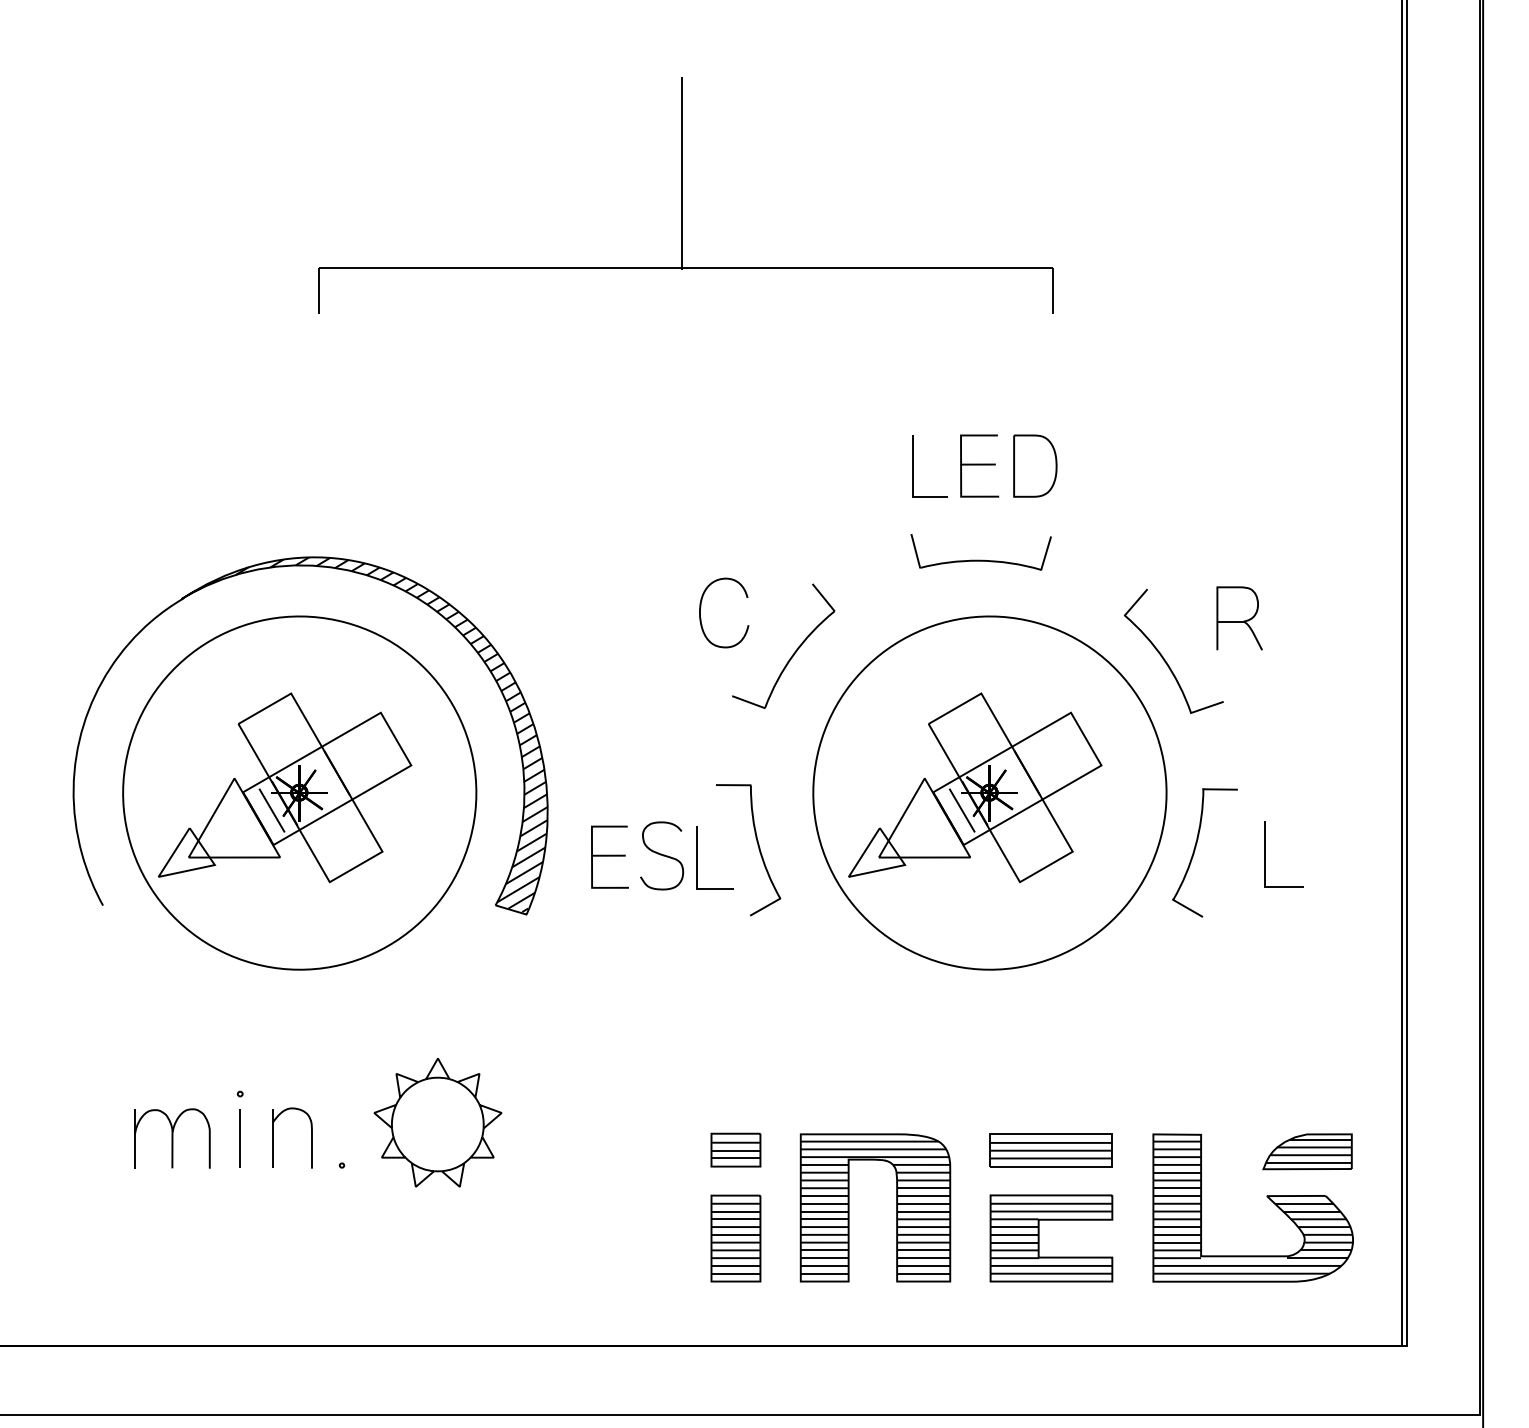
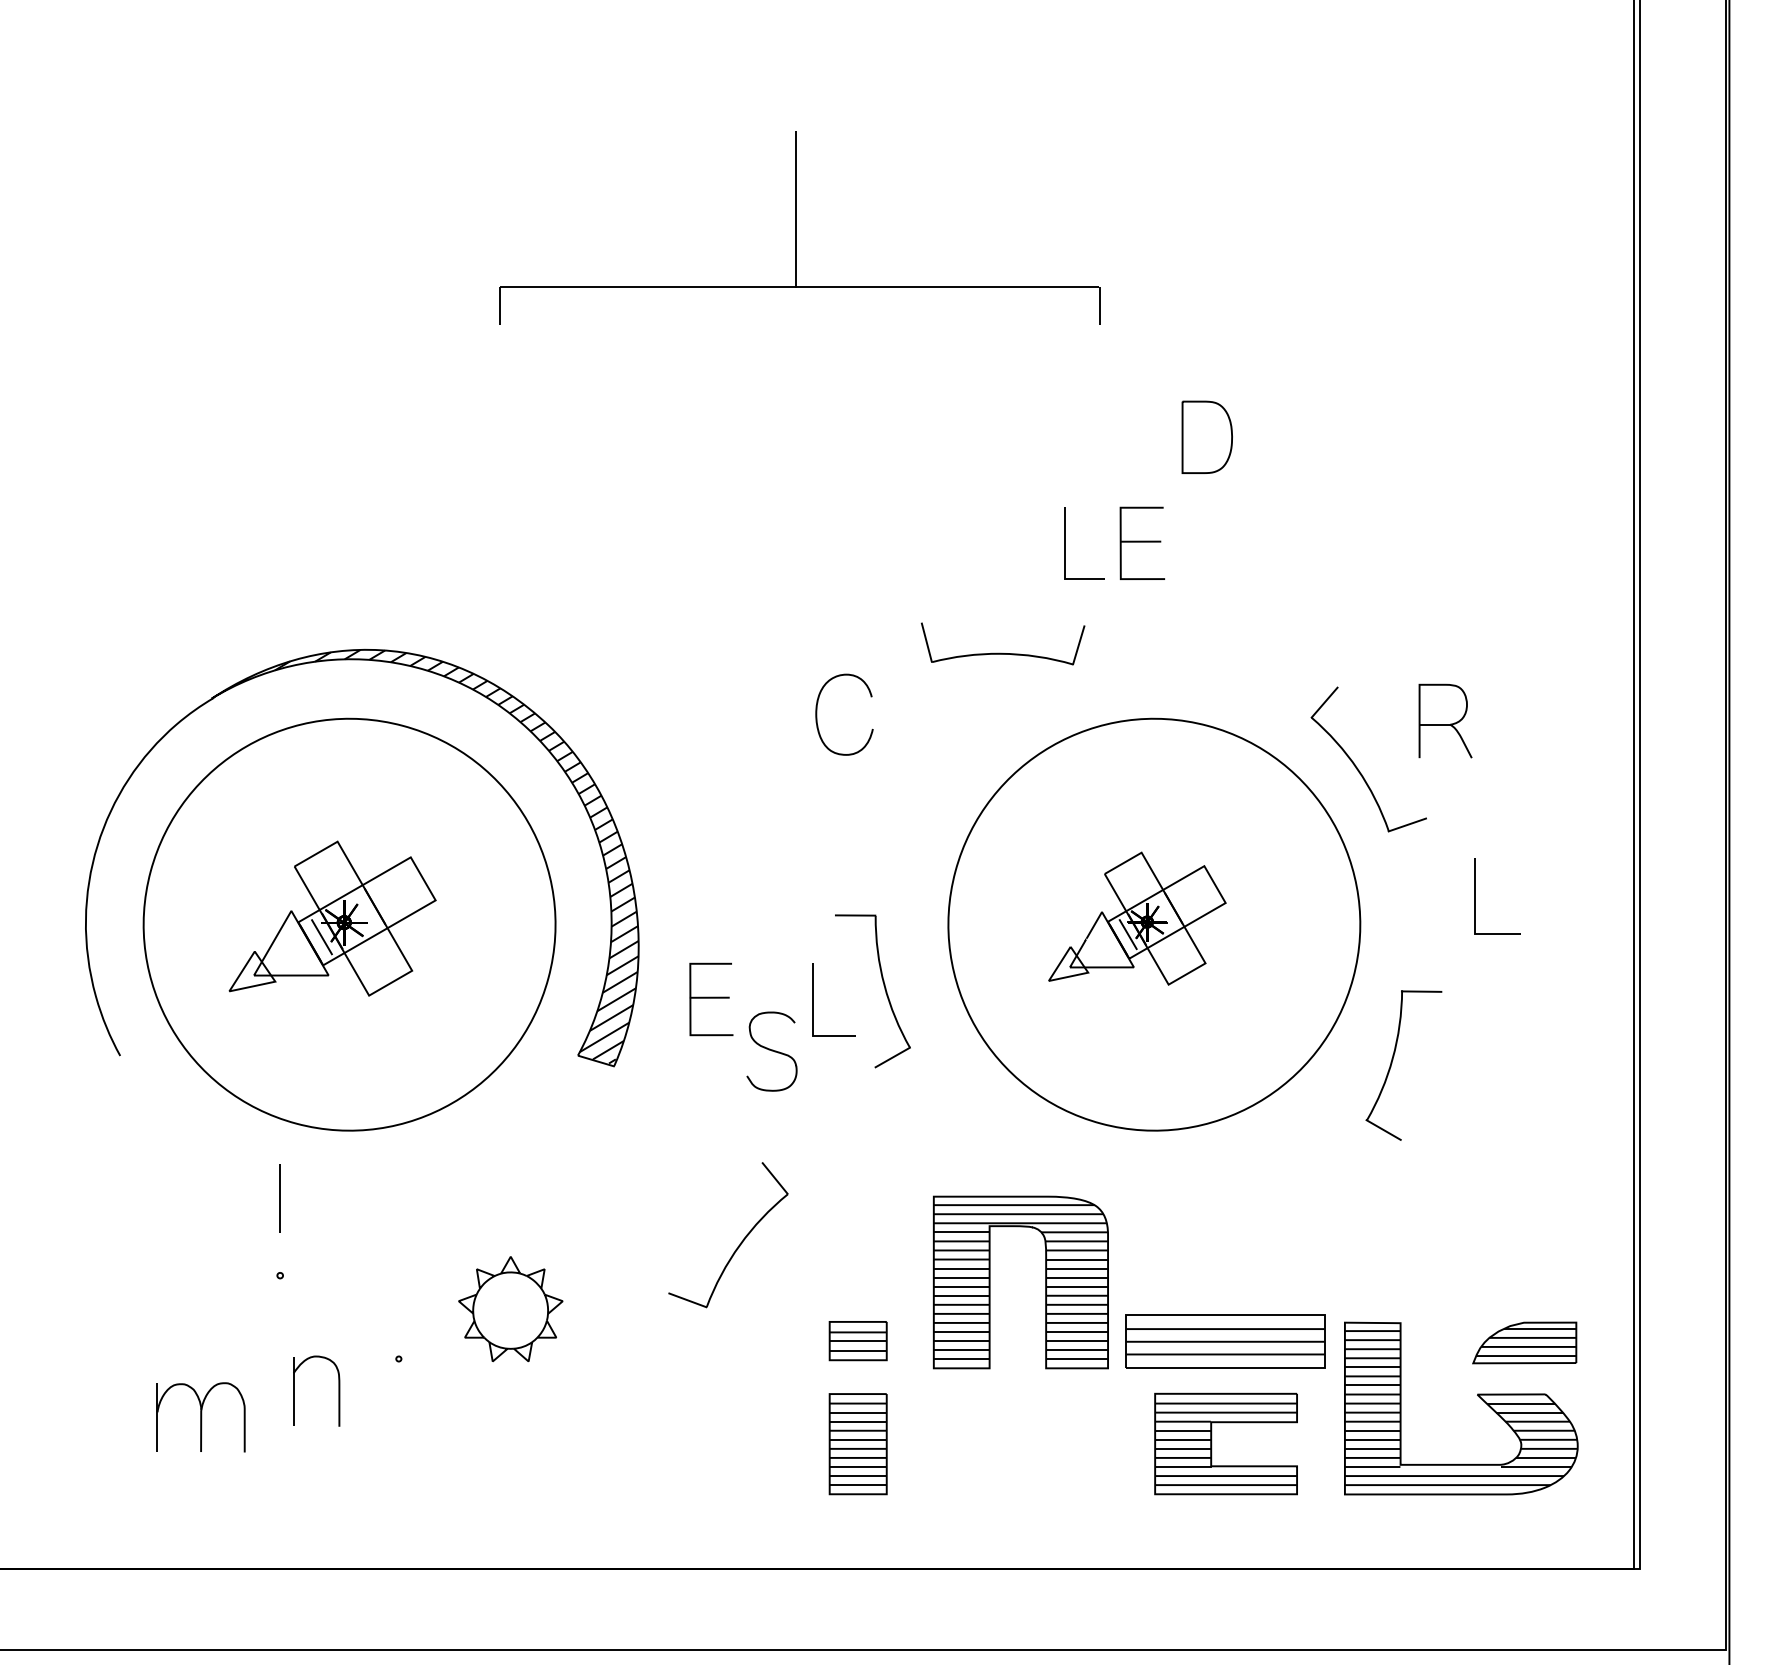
part: (685, 195) -> (799, 227), size x0.7
part: (1035, 465) -> (1207, 436), moved
part: (980, 559) -> (1002, 652), moved
part: (794, 651) -> (741, 1241), moved
part: (285, 787) -> (332, 918), size x0.7
part: (975, 787) -> (1137, 918), size x0.6
part: (1195, 850) -> (1392, 1062), moved
curve: (1265, 854) -> (1475, 896), moved
curve: (662, 855) -> (772, 1051), moved
part: (437, 1122) -> (510, 1308), size x0.7
part: (273, 1137) -> (294, 1390), moved
part: (172, 1138) -> (201, 1417), moved
line: (239, 1138) -> (279, 1198), moved
part: (1050, 1150) -> (1224, 1341), size x1.4
part: (896, 1207) -> (1045, 1281), moved

